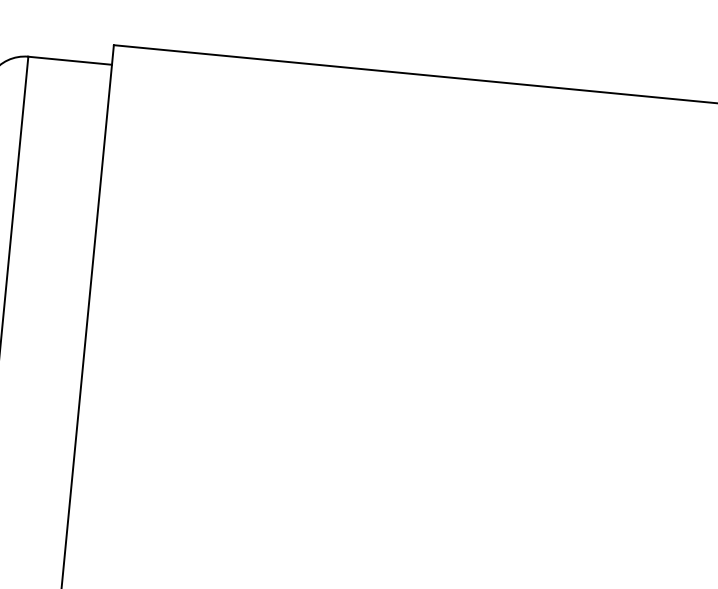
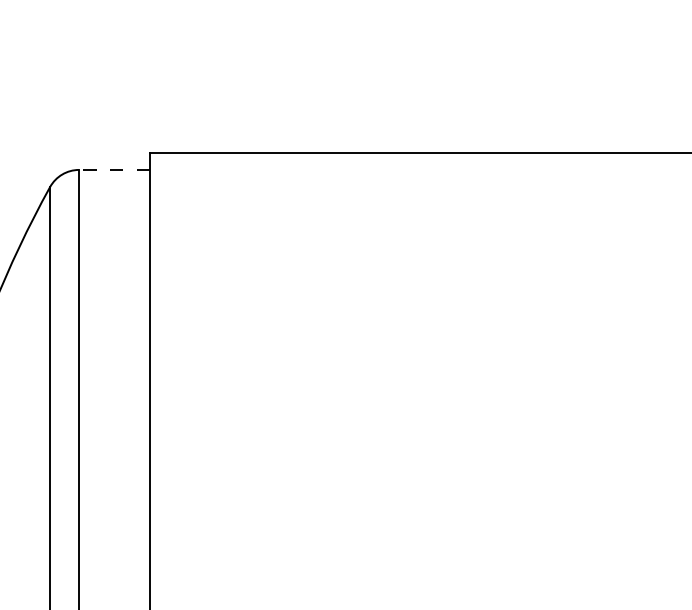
line: (69, 60) -> (113, 169), solid -> dashed

